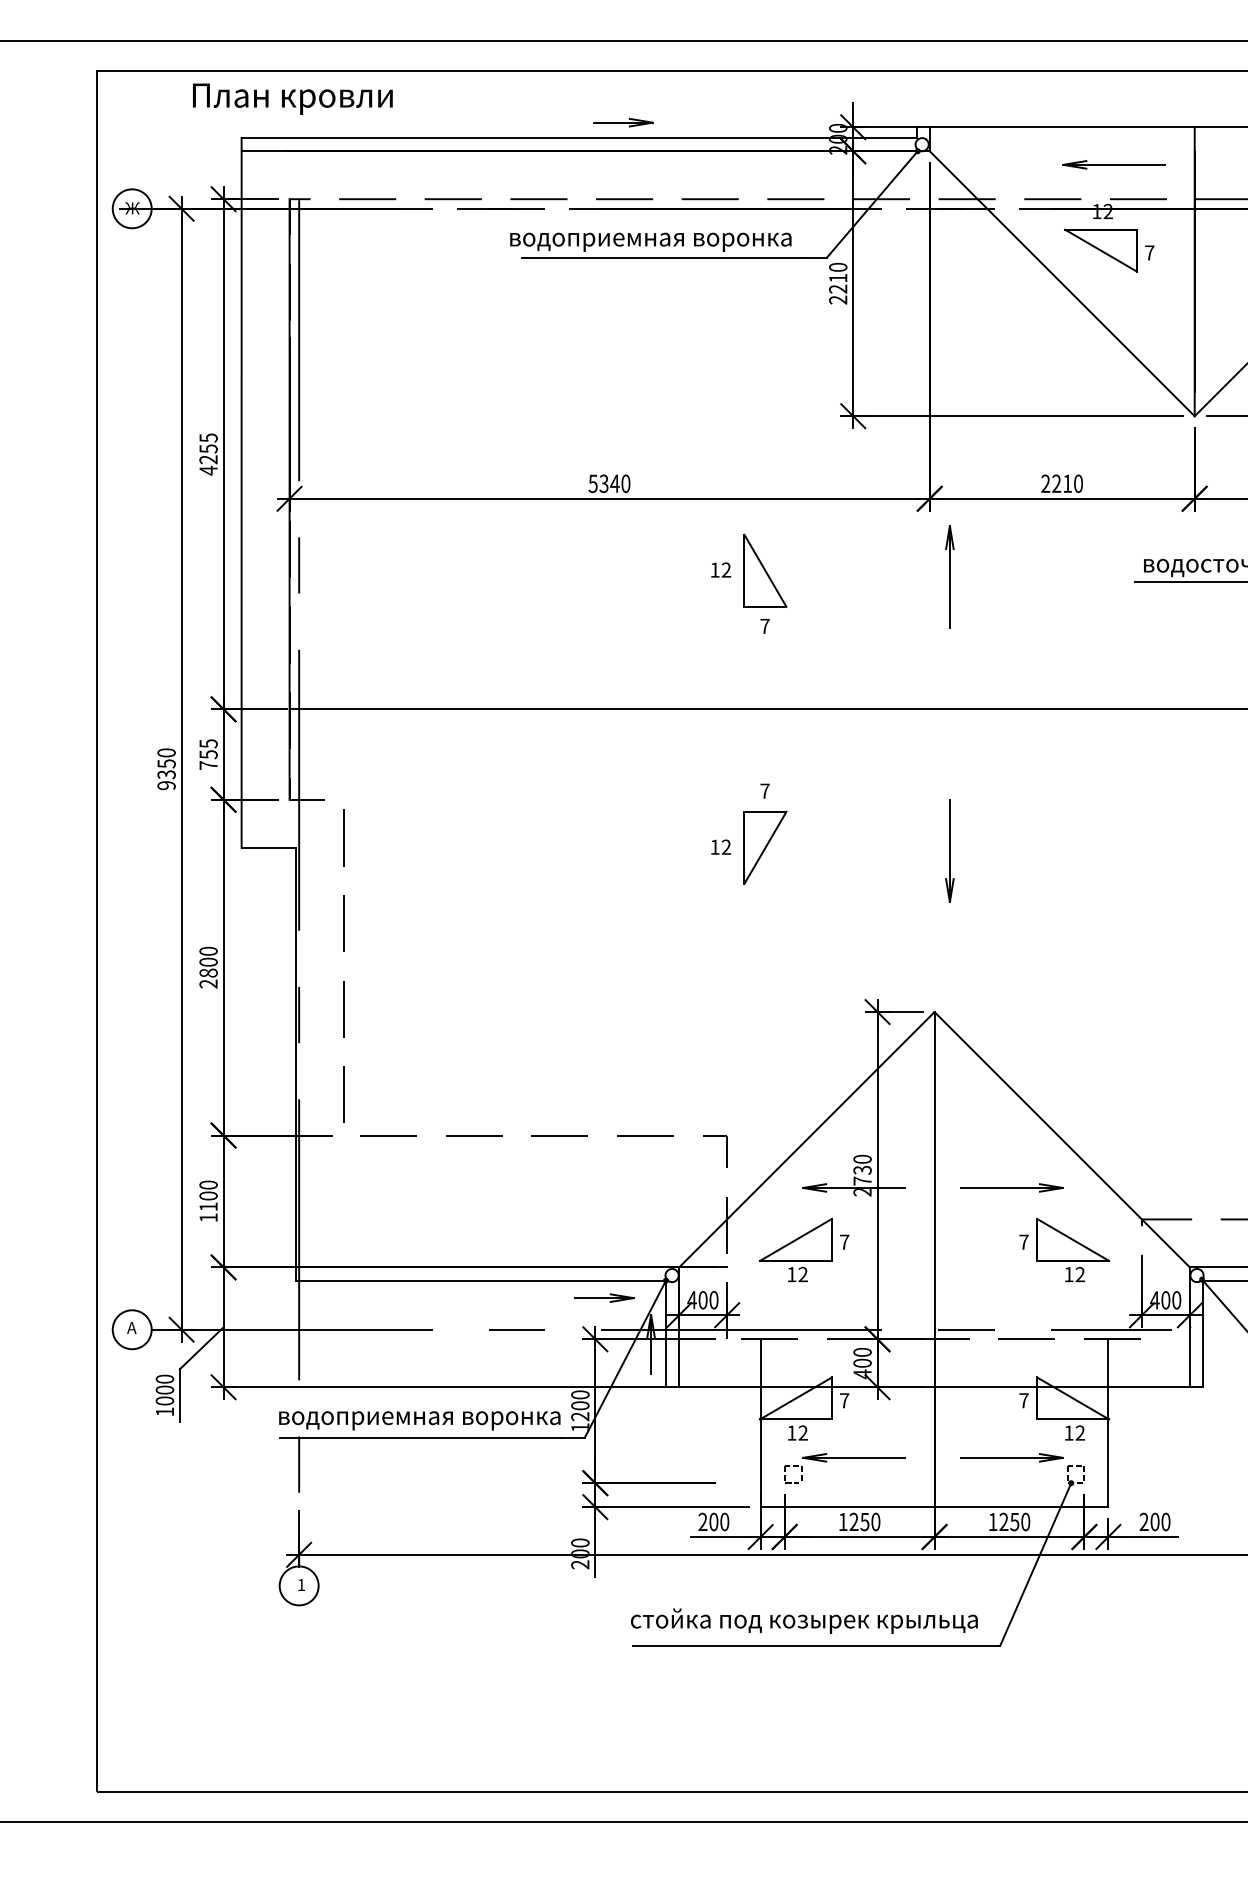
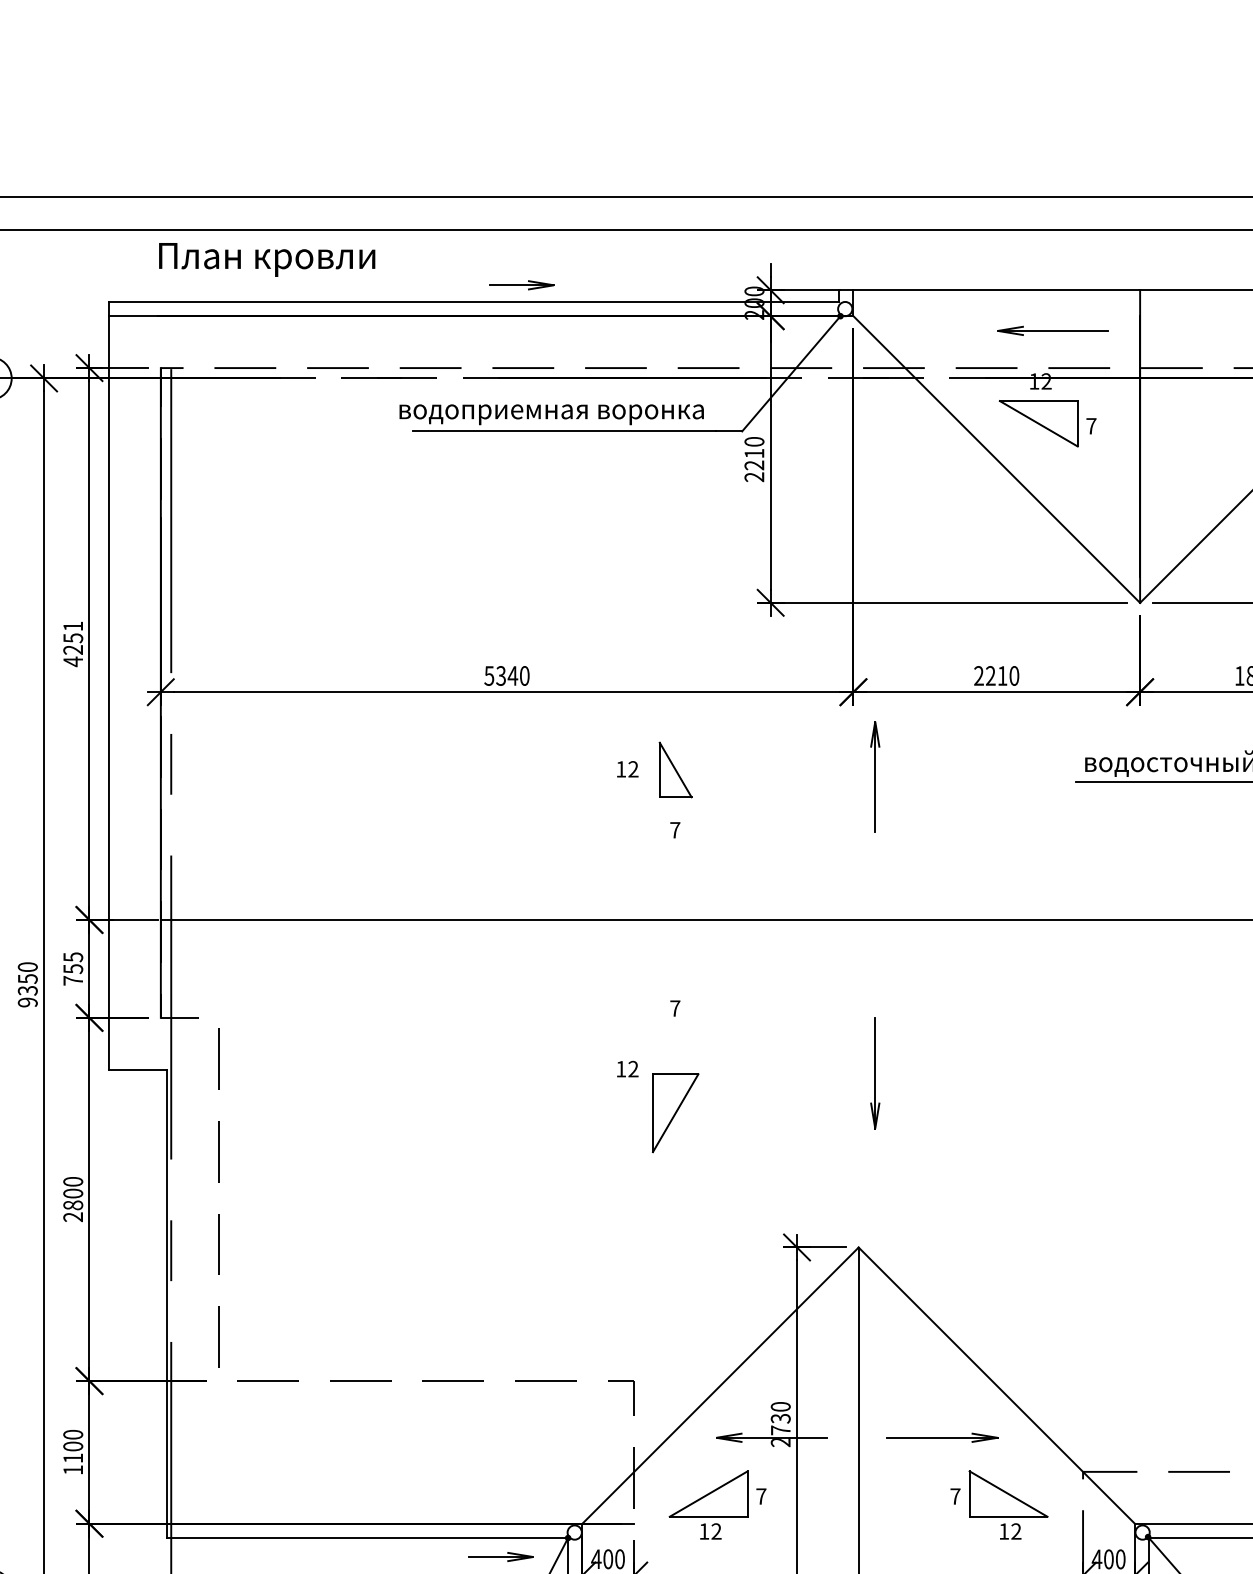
text: (292, 98) -> (266, 259), moved
text: (208, 437) -> (73, 625), 4255 -> 4251
part: (765, 570) -> (675, 769), size x0.7
part: (765, 847) -> (675, 1112), moved

